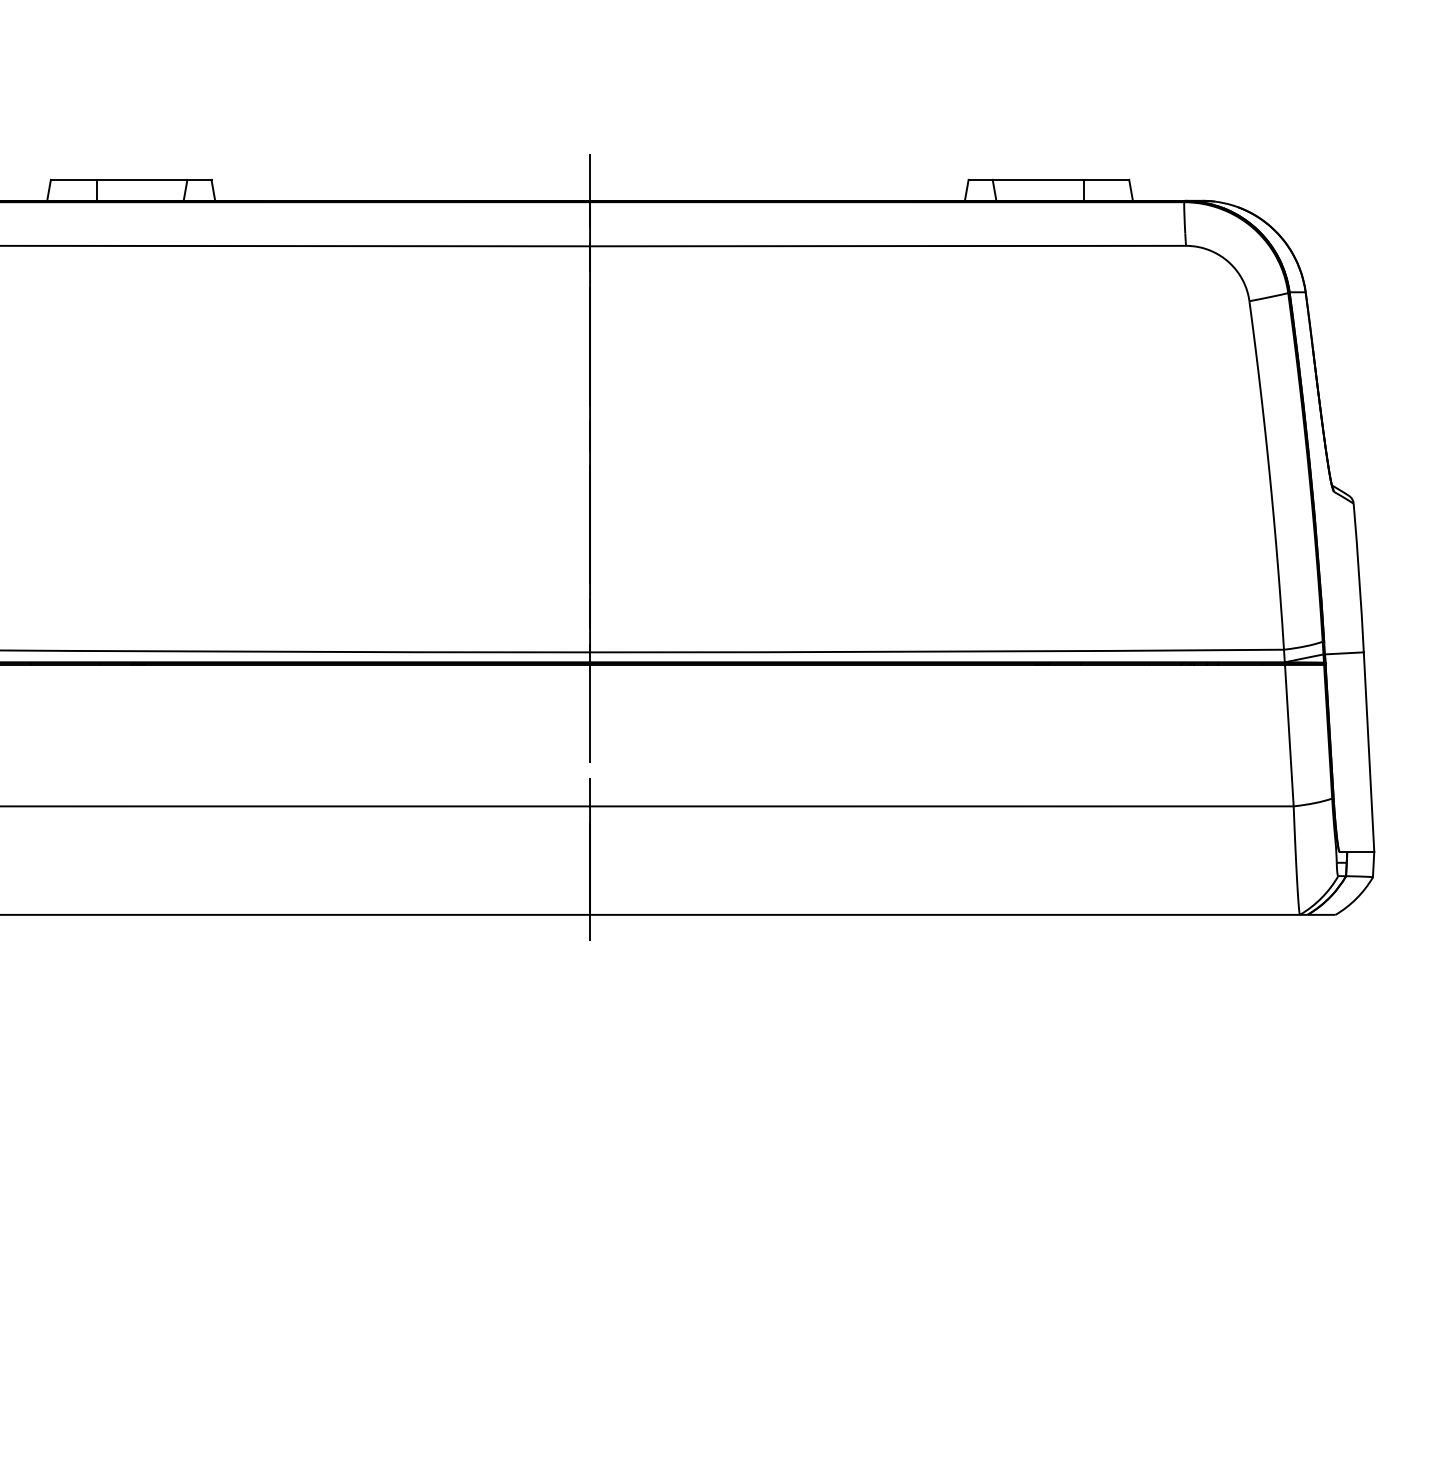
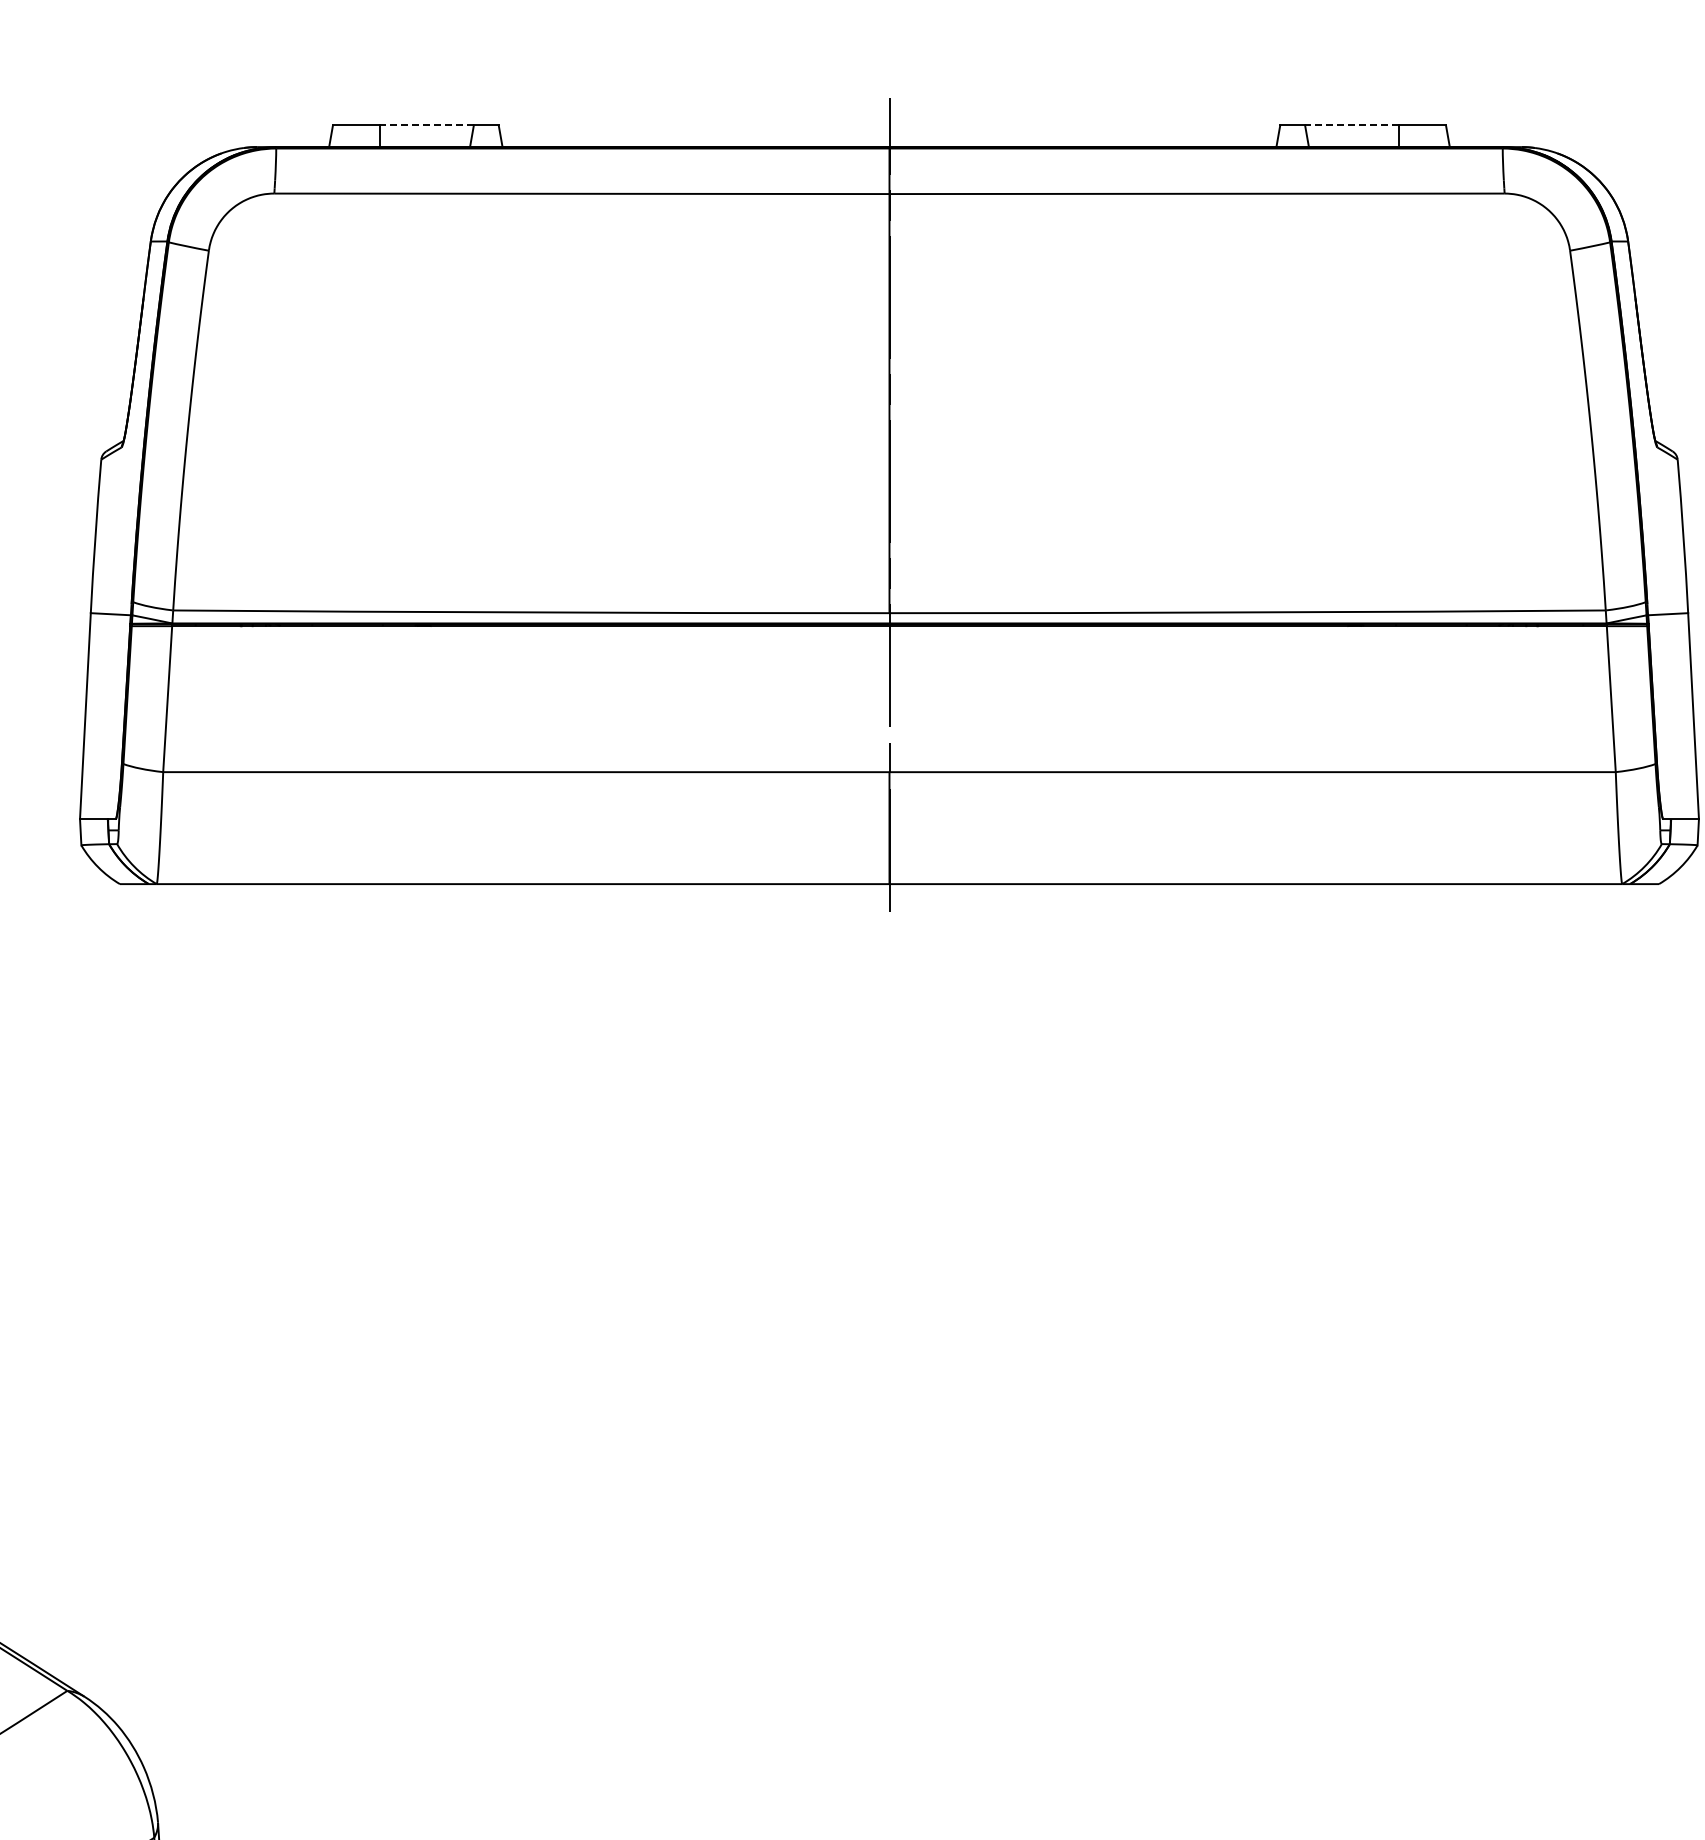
line: (141, 179) -> (426, 125), solid -> dashed
line: (1038, 179) -> (1352, 125), solid -> dashed

